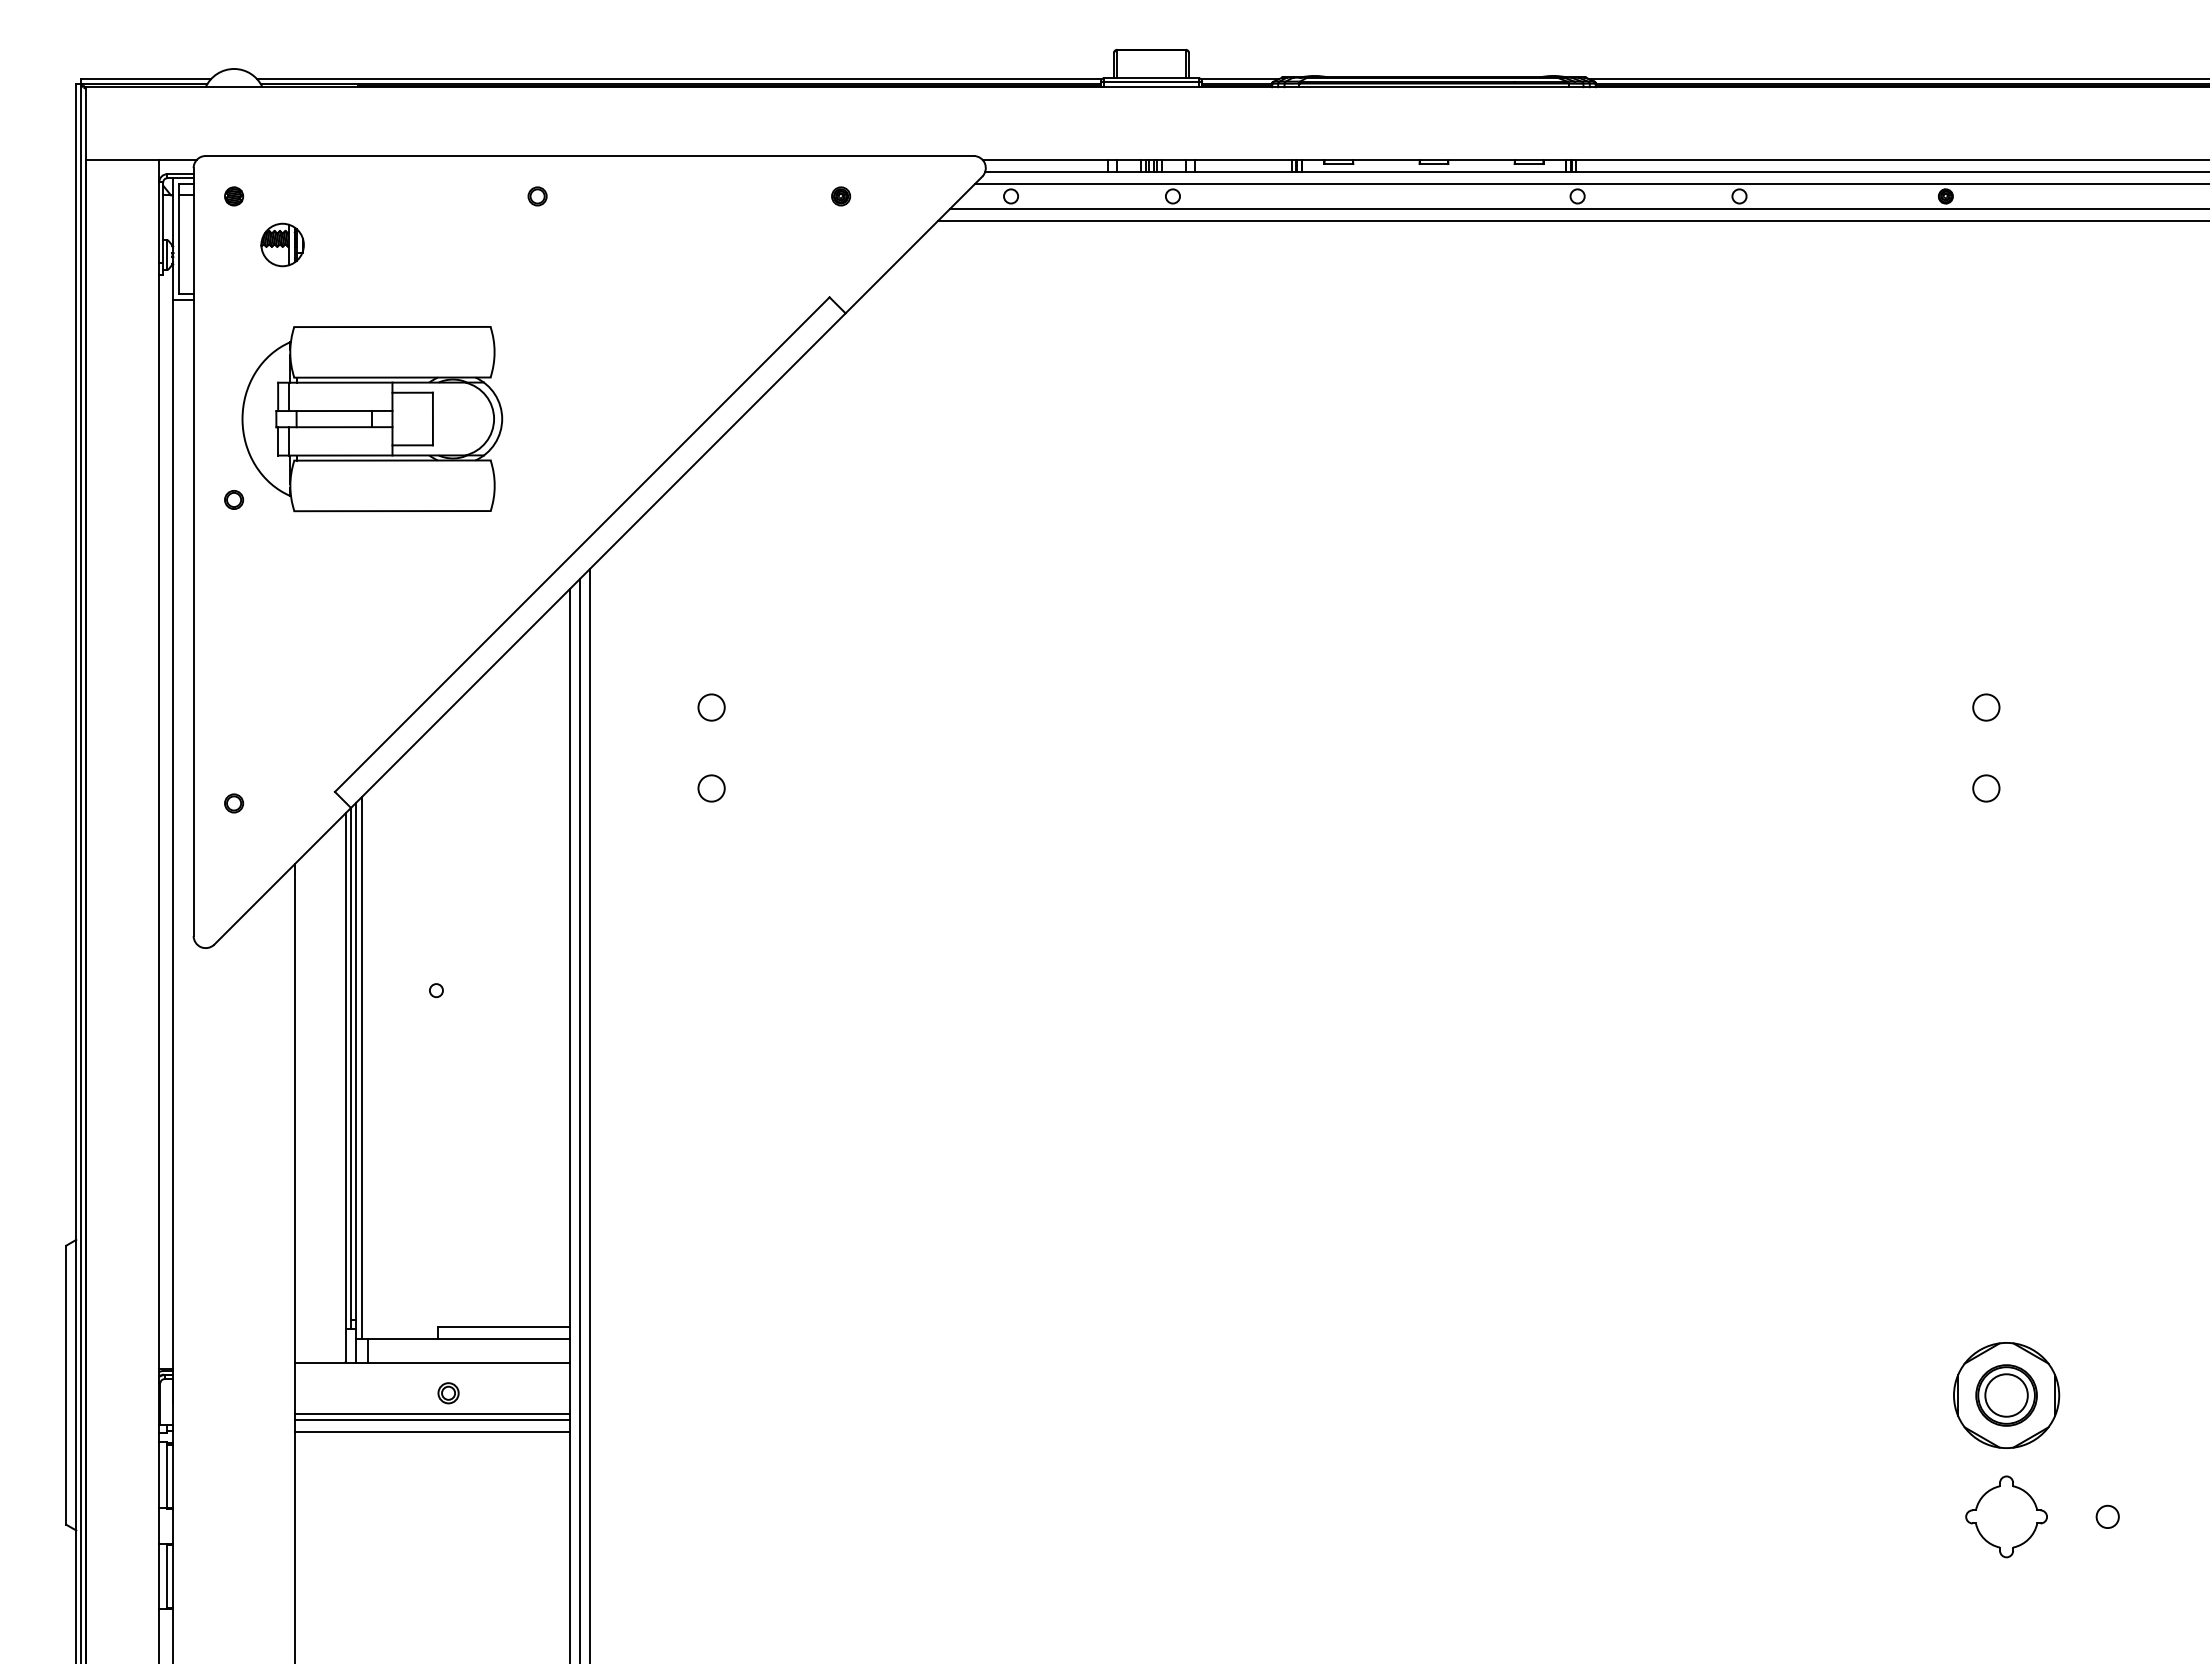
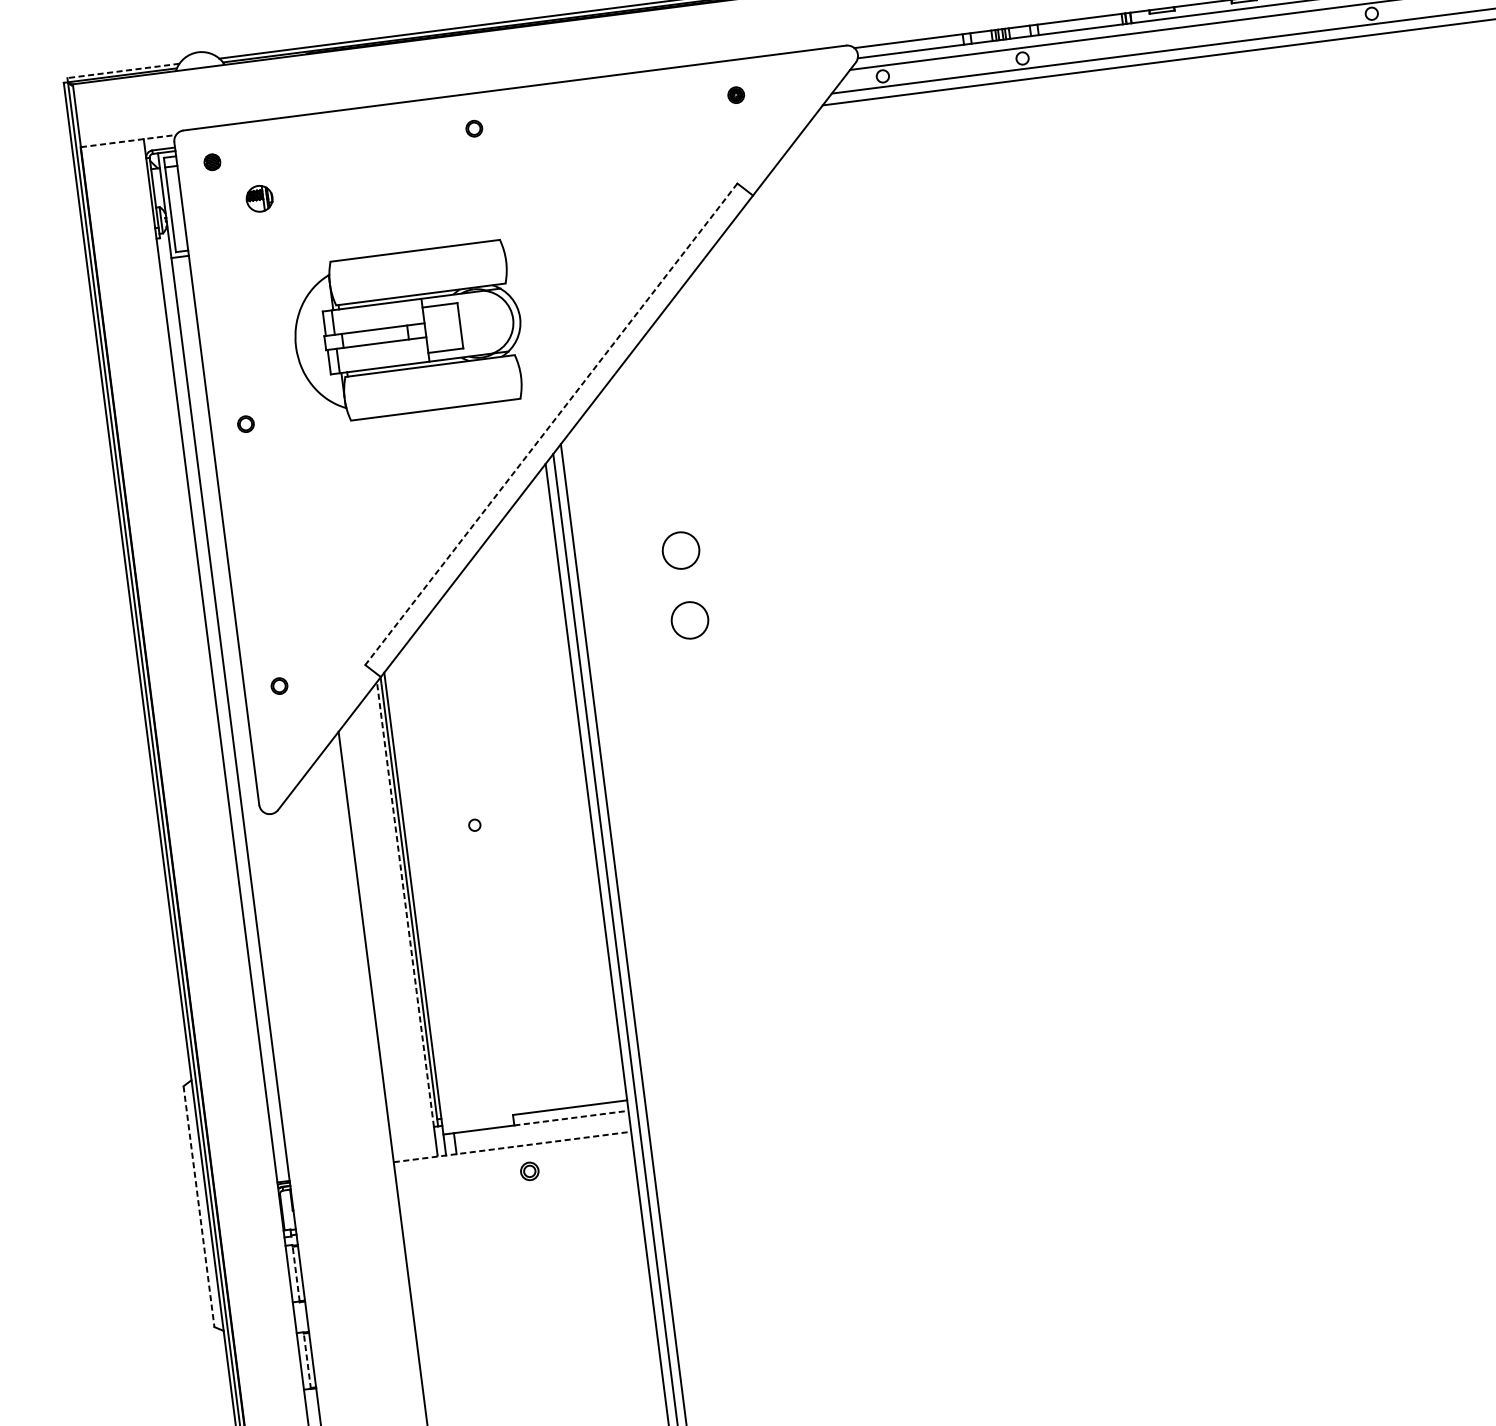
line: (146, 79) -> (123, 71), solid -> dashed
line: (142, 160) -> (129, 141), solid -> dashed
part: (282, 244) -> (259, 198), size x0.7
part: (372, 419) -> (408, 332), moved
line: (582, 544) -> (551, 424), solid -> dashed
circle: (711, 707) -> (680, 550), size x1.6
circle: (711, 788) -> (689, 620), size x1.6
line: (361, 1067) -> (418, 899), removed
line: (345, 1070) -> (405, 904), solid -> dashed
line: (504, 1338) -> (572, 1117), solid -> dashed
line: (432, 1362) -> (512, 1146), solid -> dashed
line: (66, 1385) -> (199, 1206), solid -> dashed
line: (431, 1413) -> (517, 1190), removed
line: (431, 1419) -> (517, 1195), removed
line: (431, 1431) -> (519, 1206), removed
line: (167, 1475) -> (296, 1273), solid -> dashed
line: (167, 1576) -> (307, 1360), solid -> dashed

